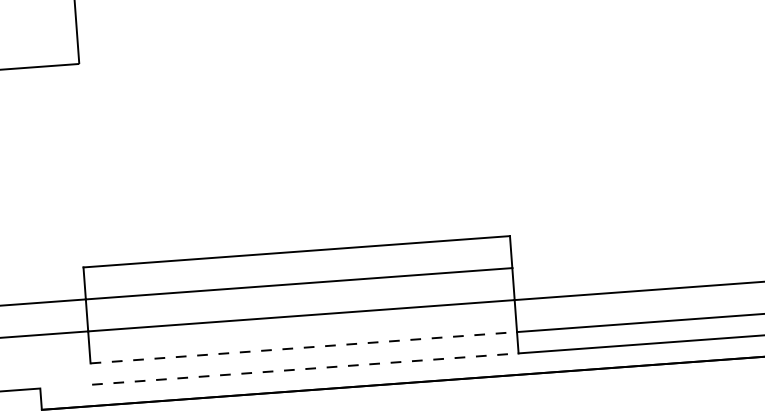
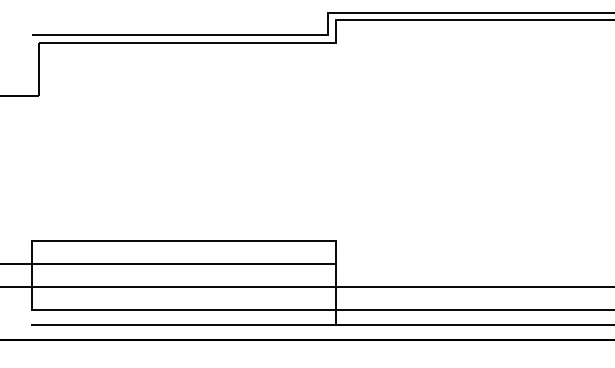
line: (304, 347) -> (184, 309), dashed -> solid
line: (306, 368) -> (184, 324), dashed -> solid

